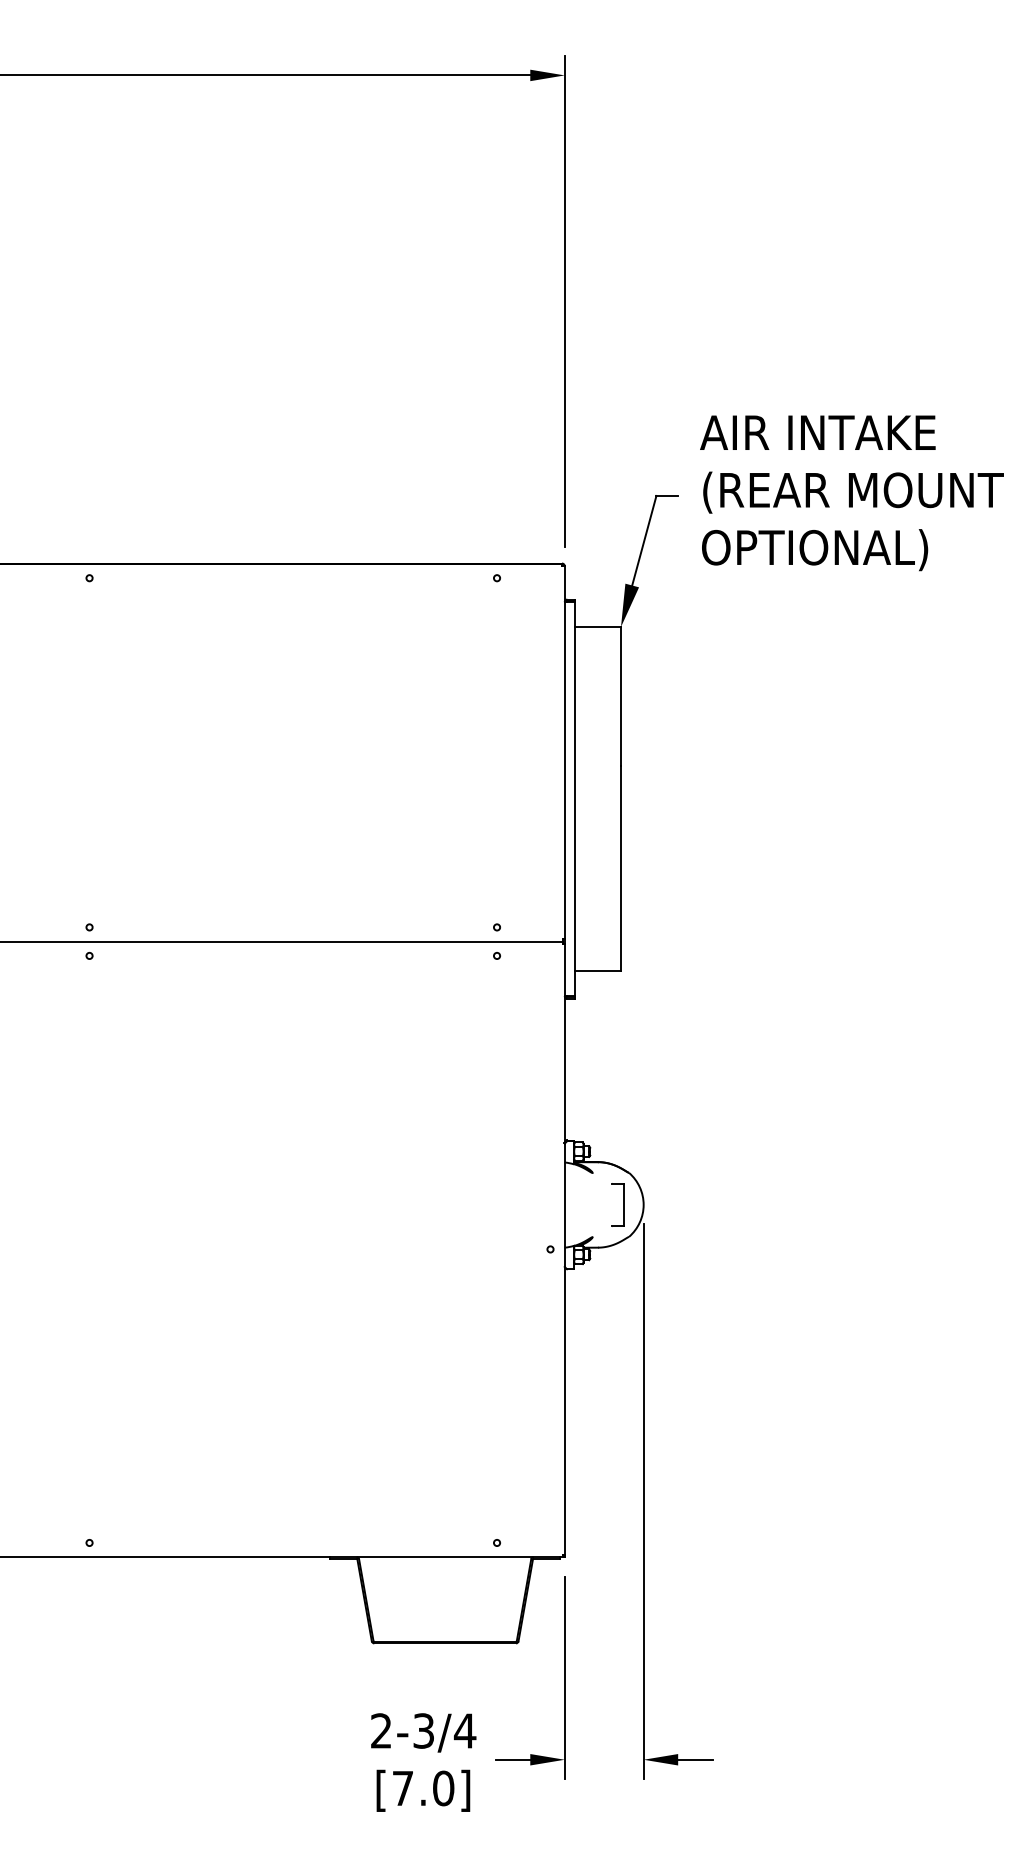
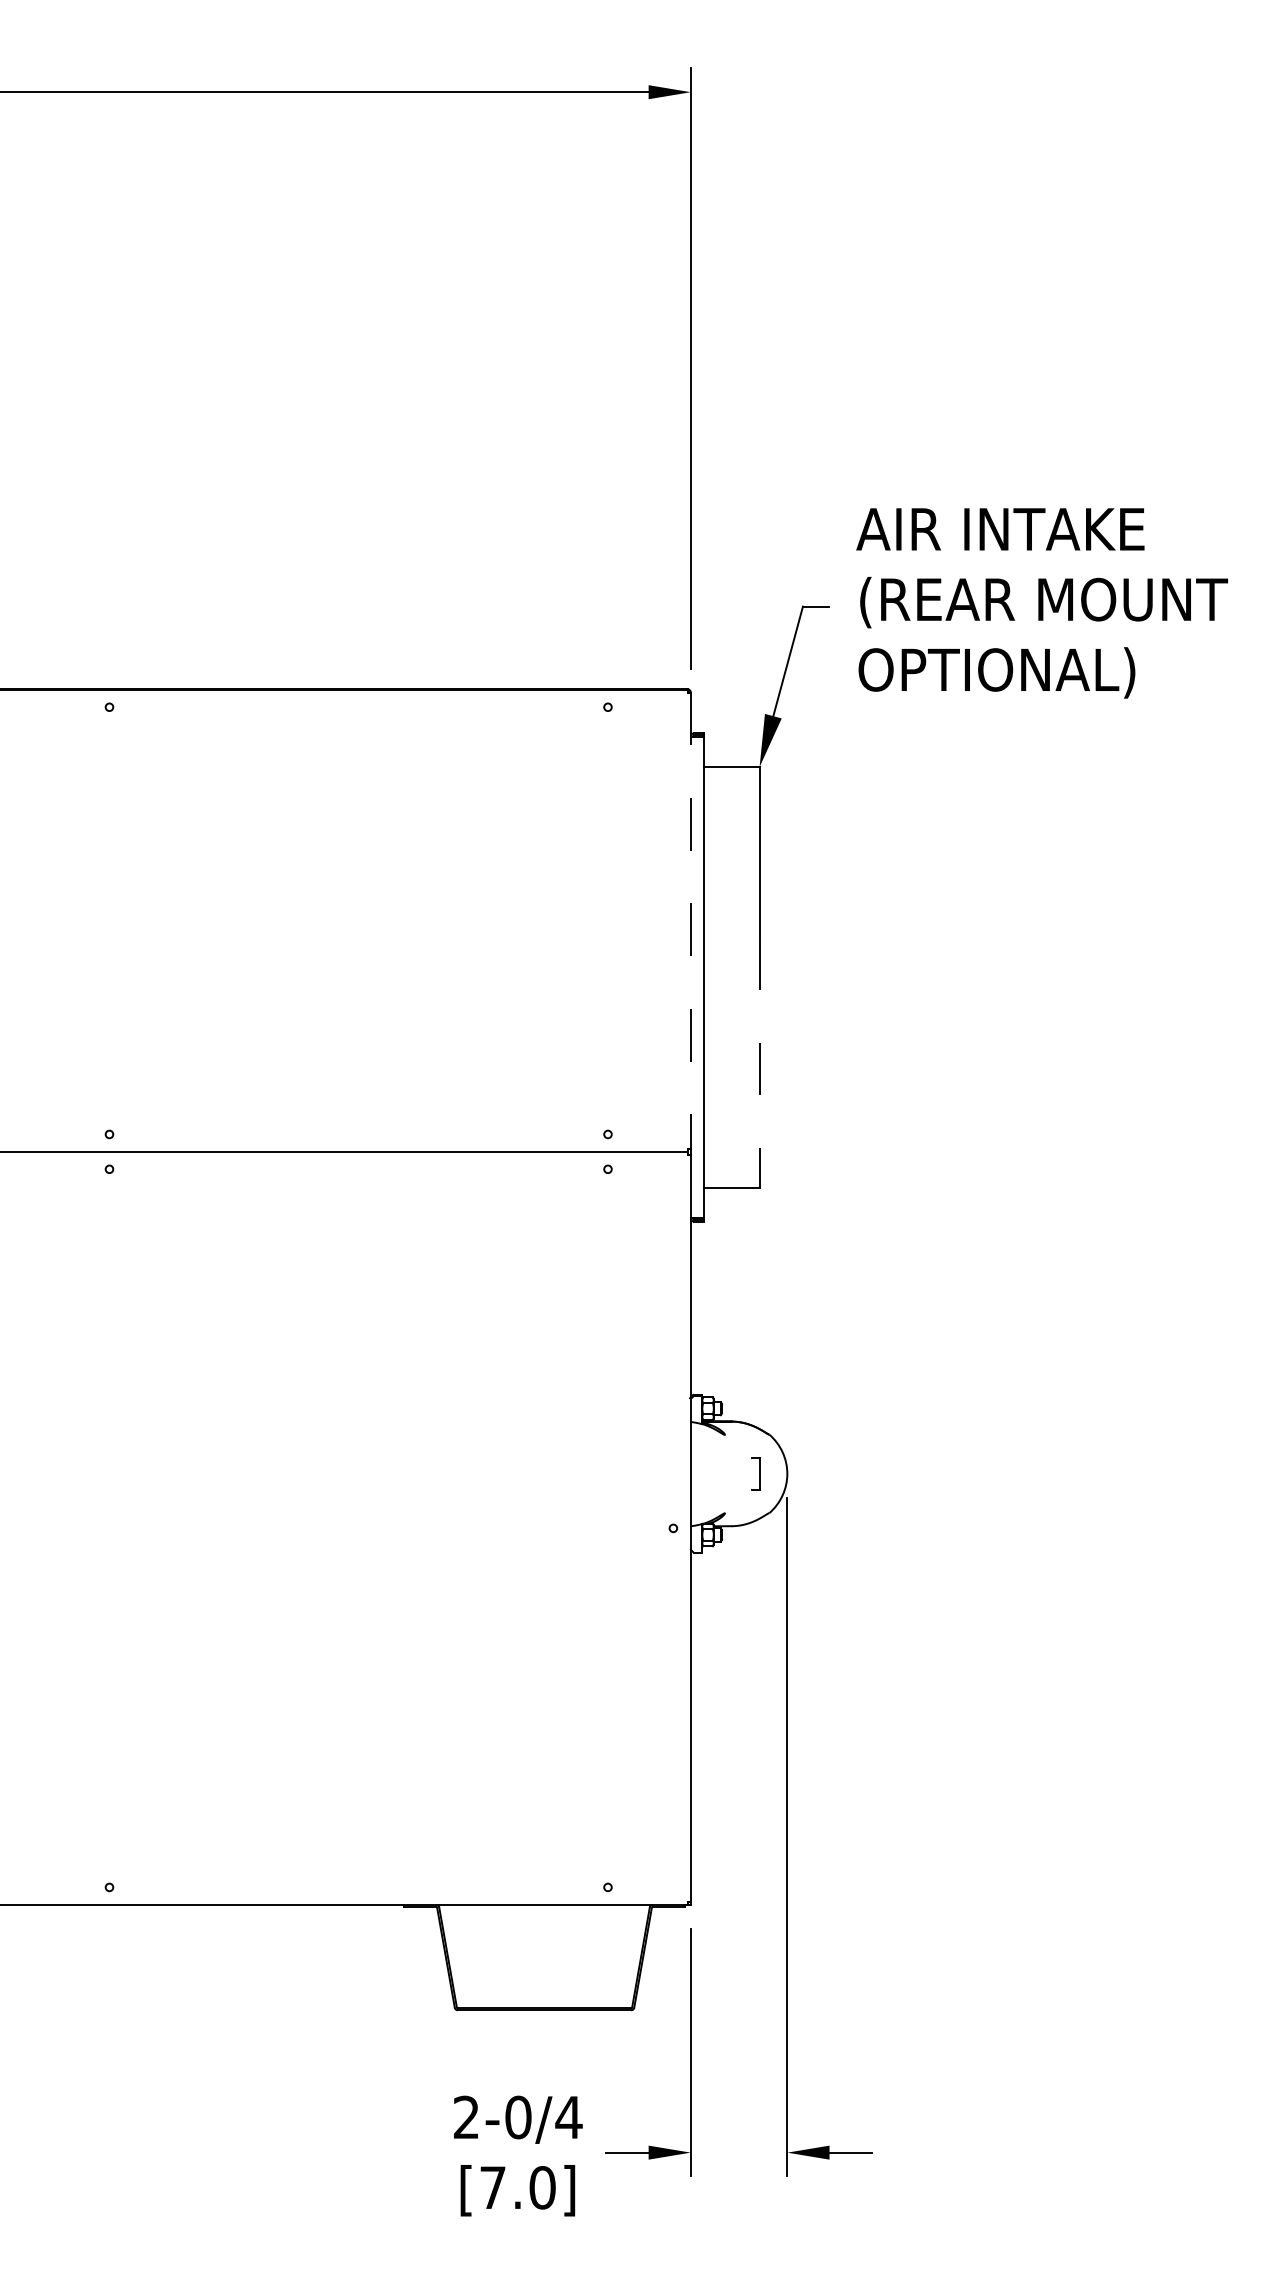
line: (564, 752) -> (690, 920), solid -> dashed
line: (620, 869) -> (758, 1063), solid -> dashed
part: (617, 1204) -> (755, 1473), size x0.6
text: (423, 1730) -> (518, 2116), 2-3/4 -> 2-0/4

